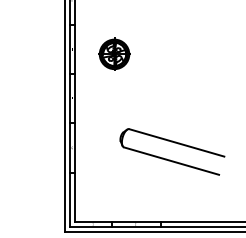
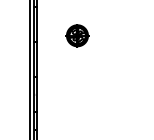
part: (114, 53) -> (77, 35), moved
part: (174, 143) -> (108, 91), removed

